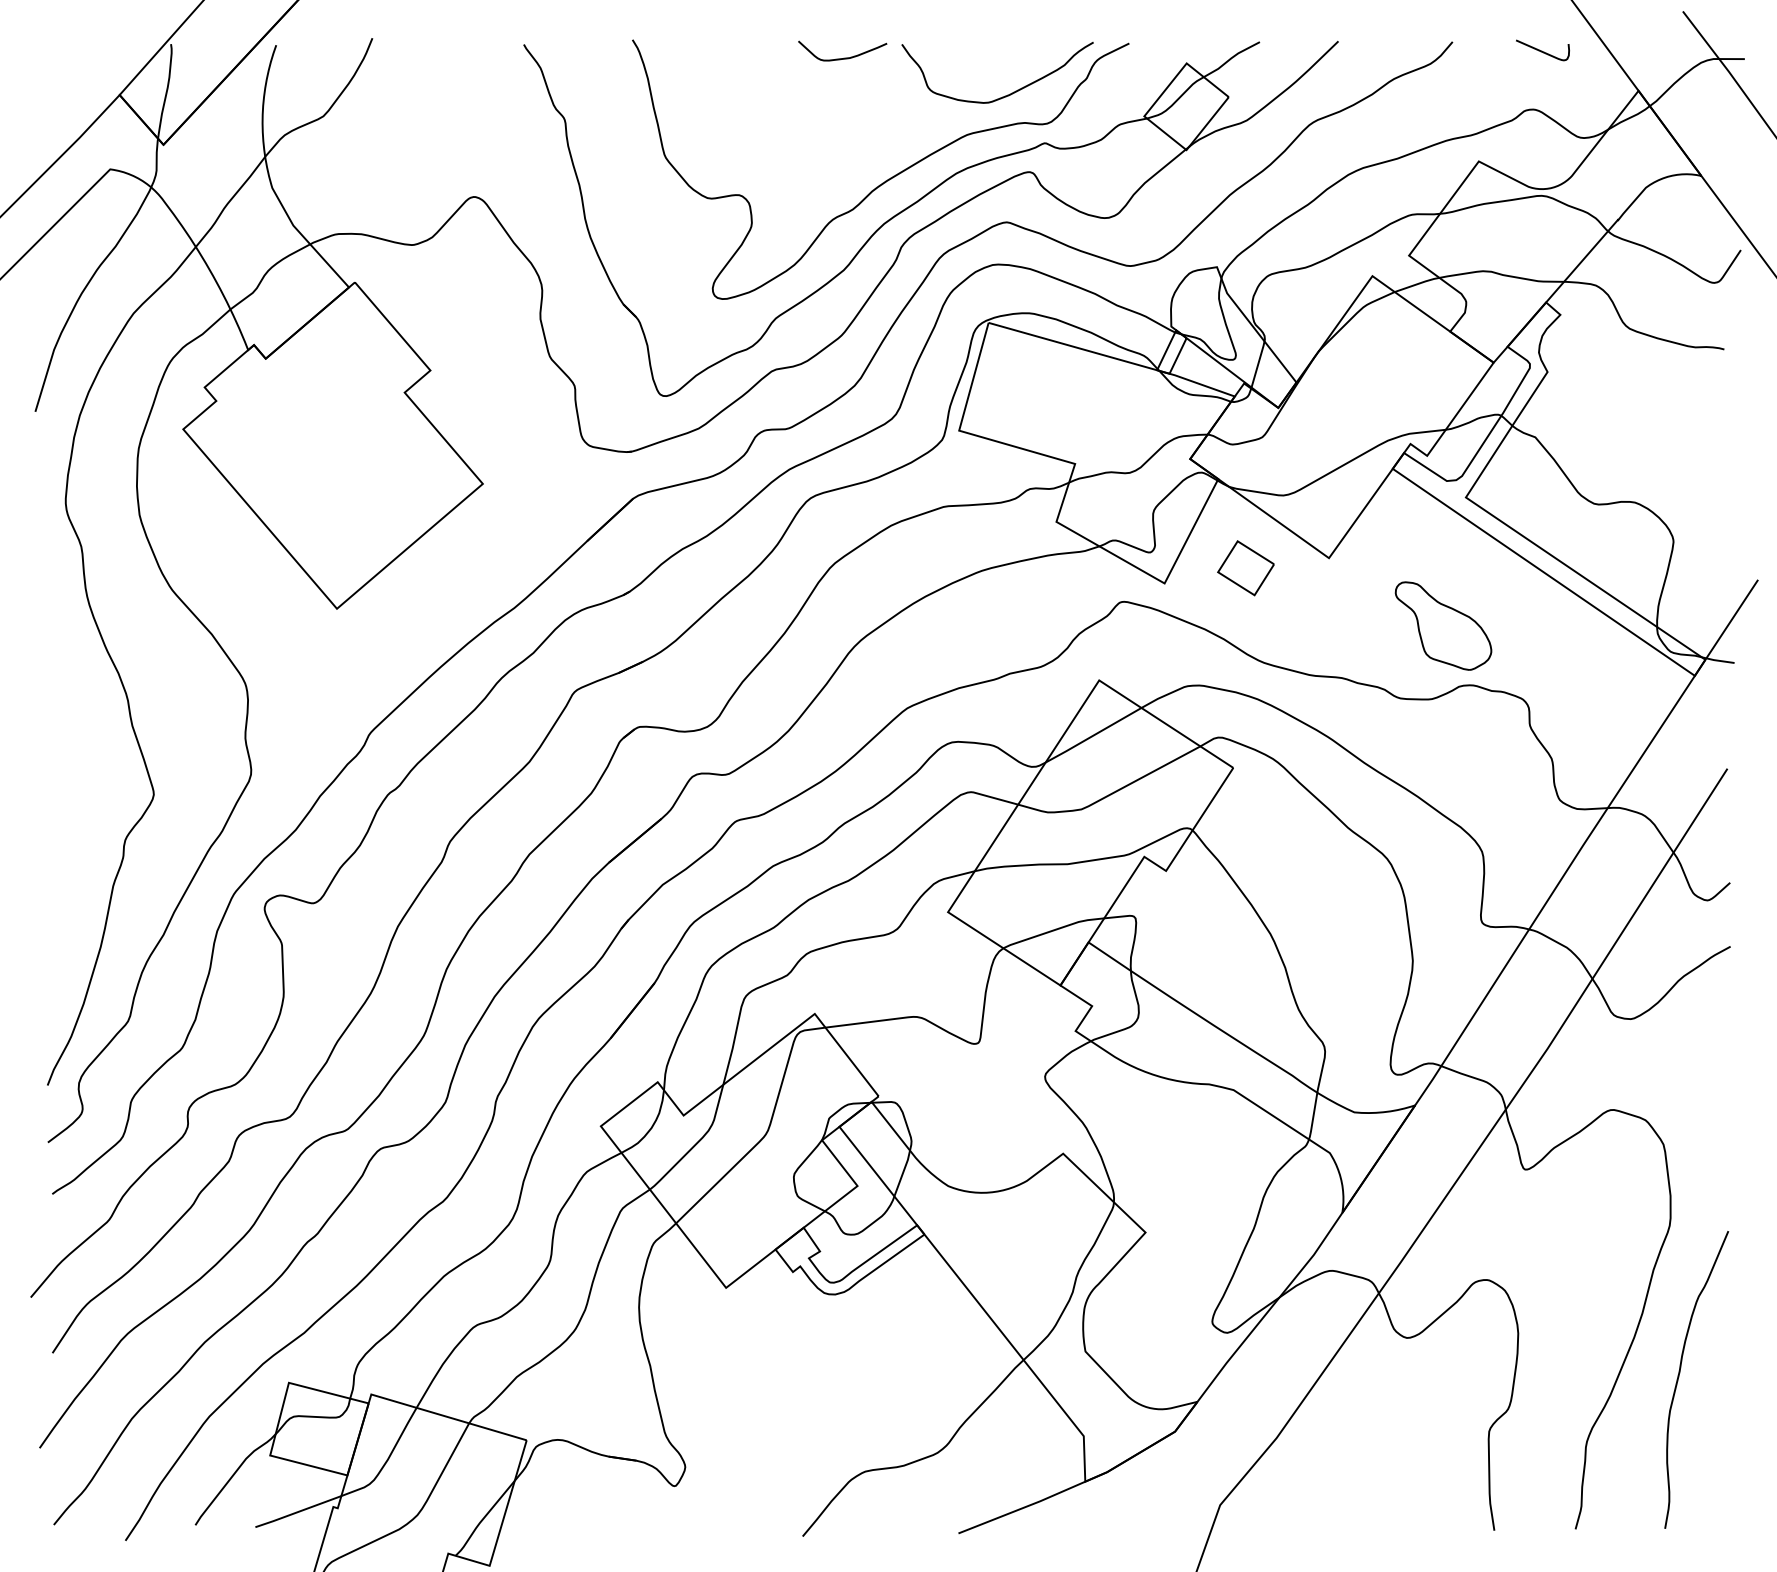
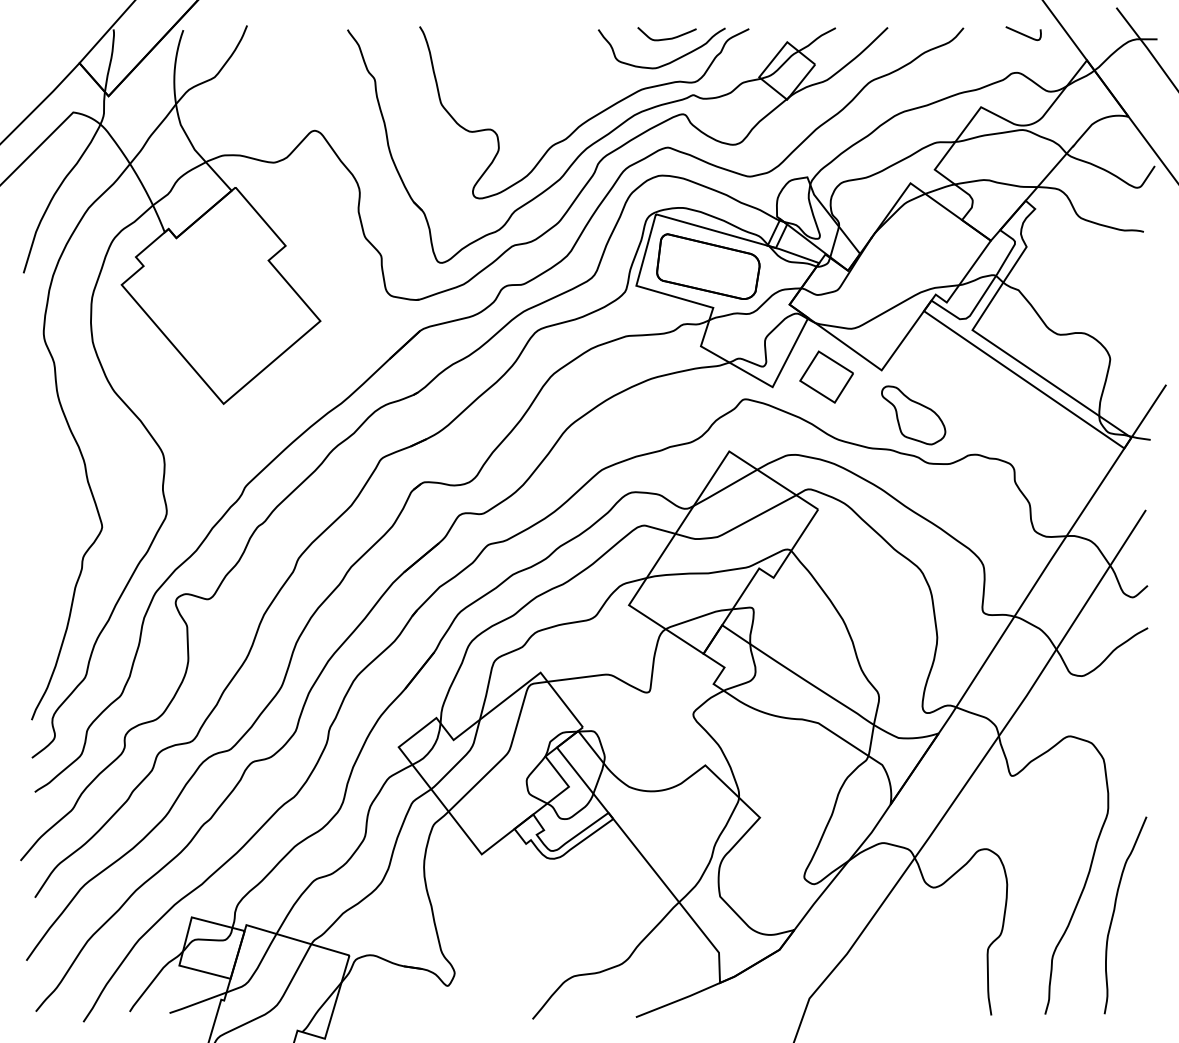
curve: (841, 57) -> (666, 38), moved
part: (1067, 401) -> (708, 266), added
part: (1245, 567) -> (826, 376), size x1.43
part: (1443, 626) -> (913, 415), moved

